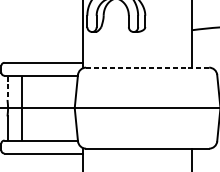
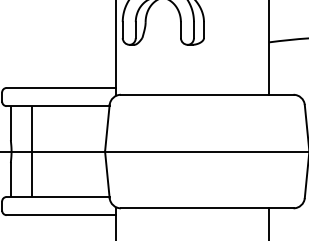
line: (147, 67) -> (206, 94), dashed -> solid
line: (7, 88) -> (10, 124), dashed -> solid

